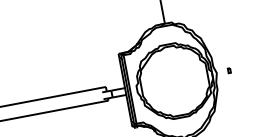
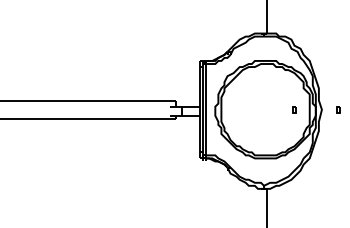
part: (196, 76) -> (294, 109), added

